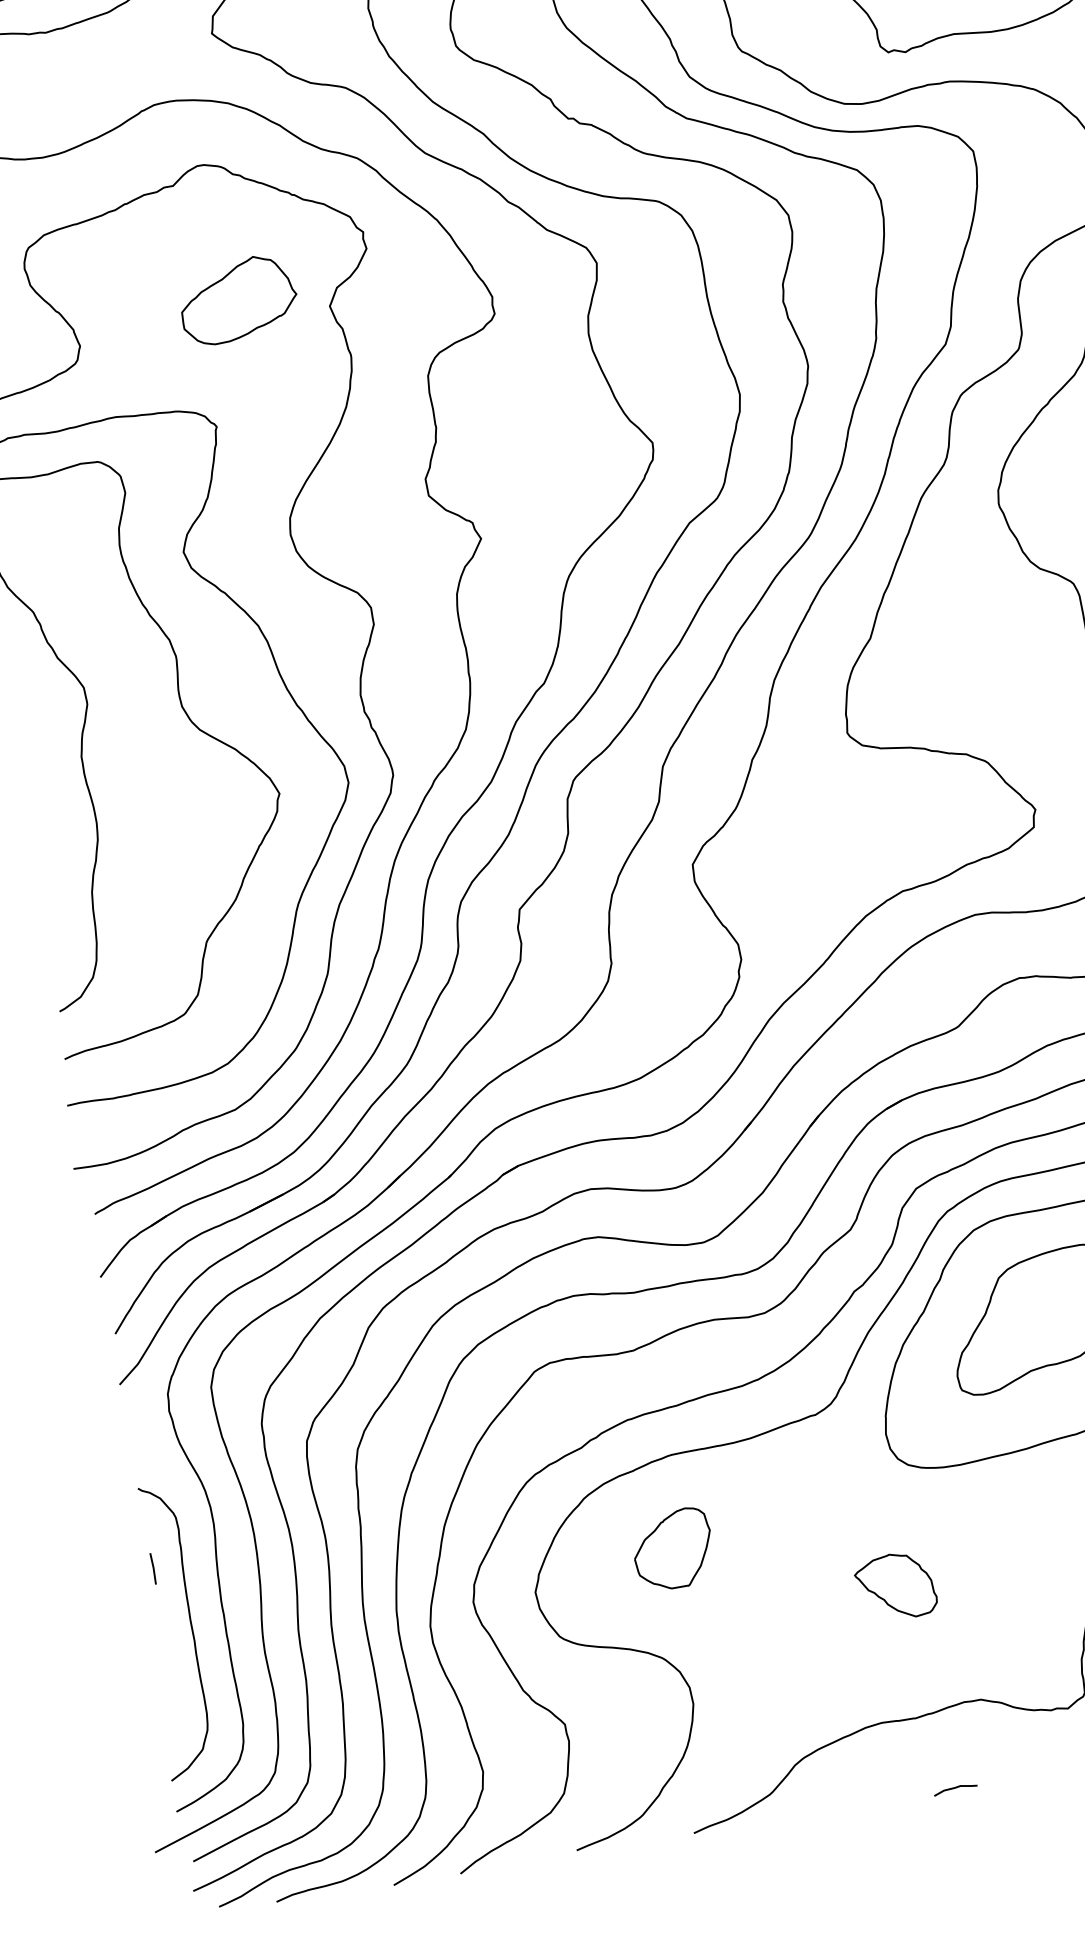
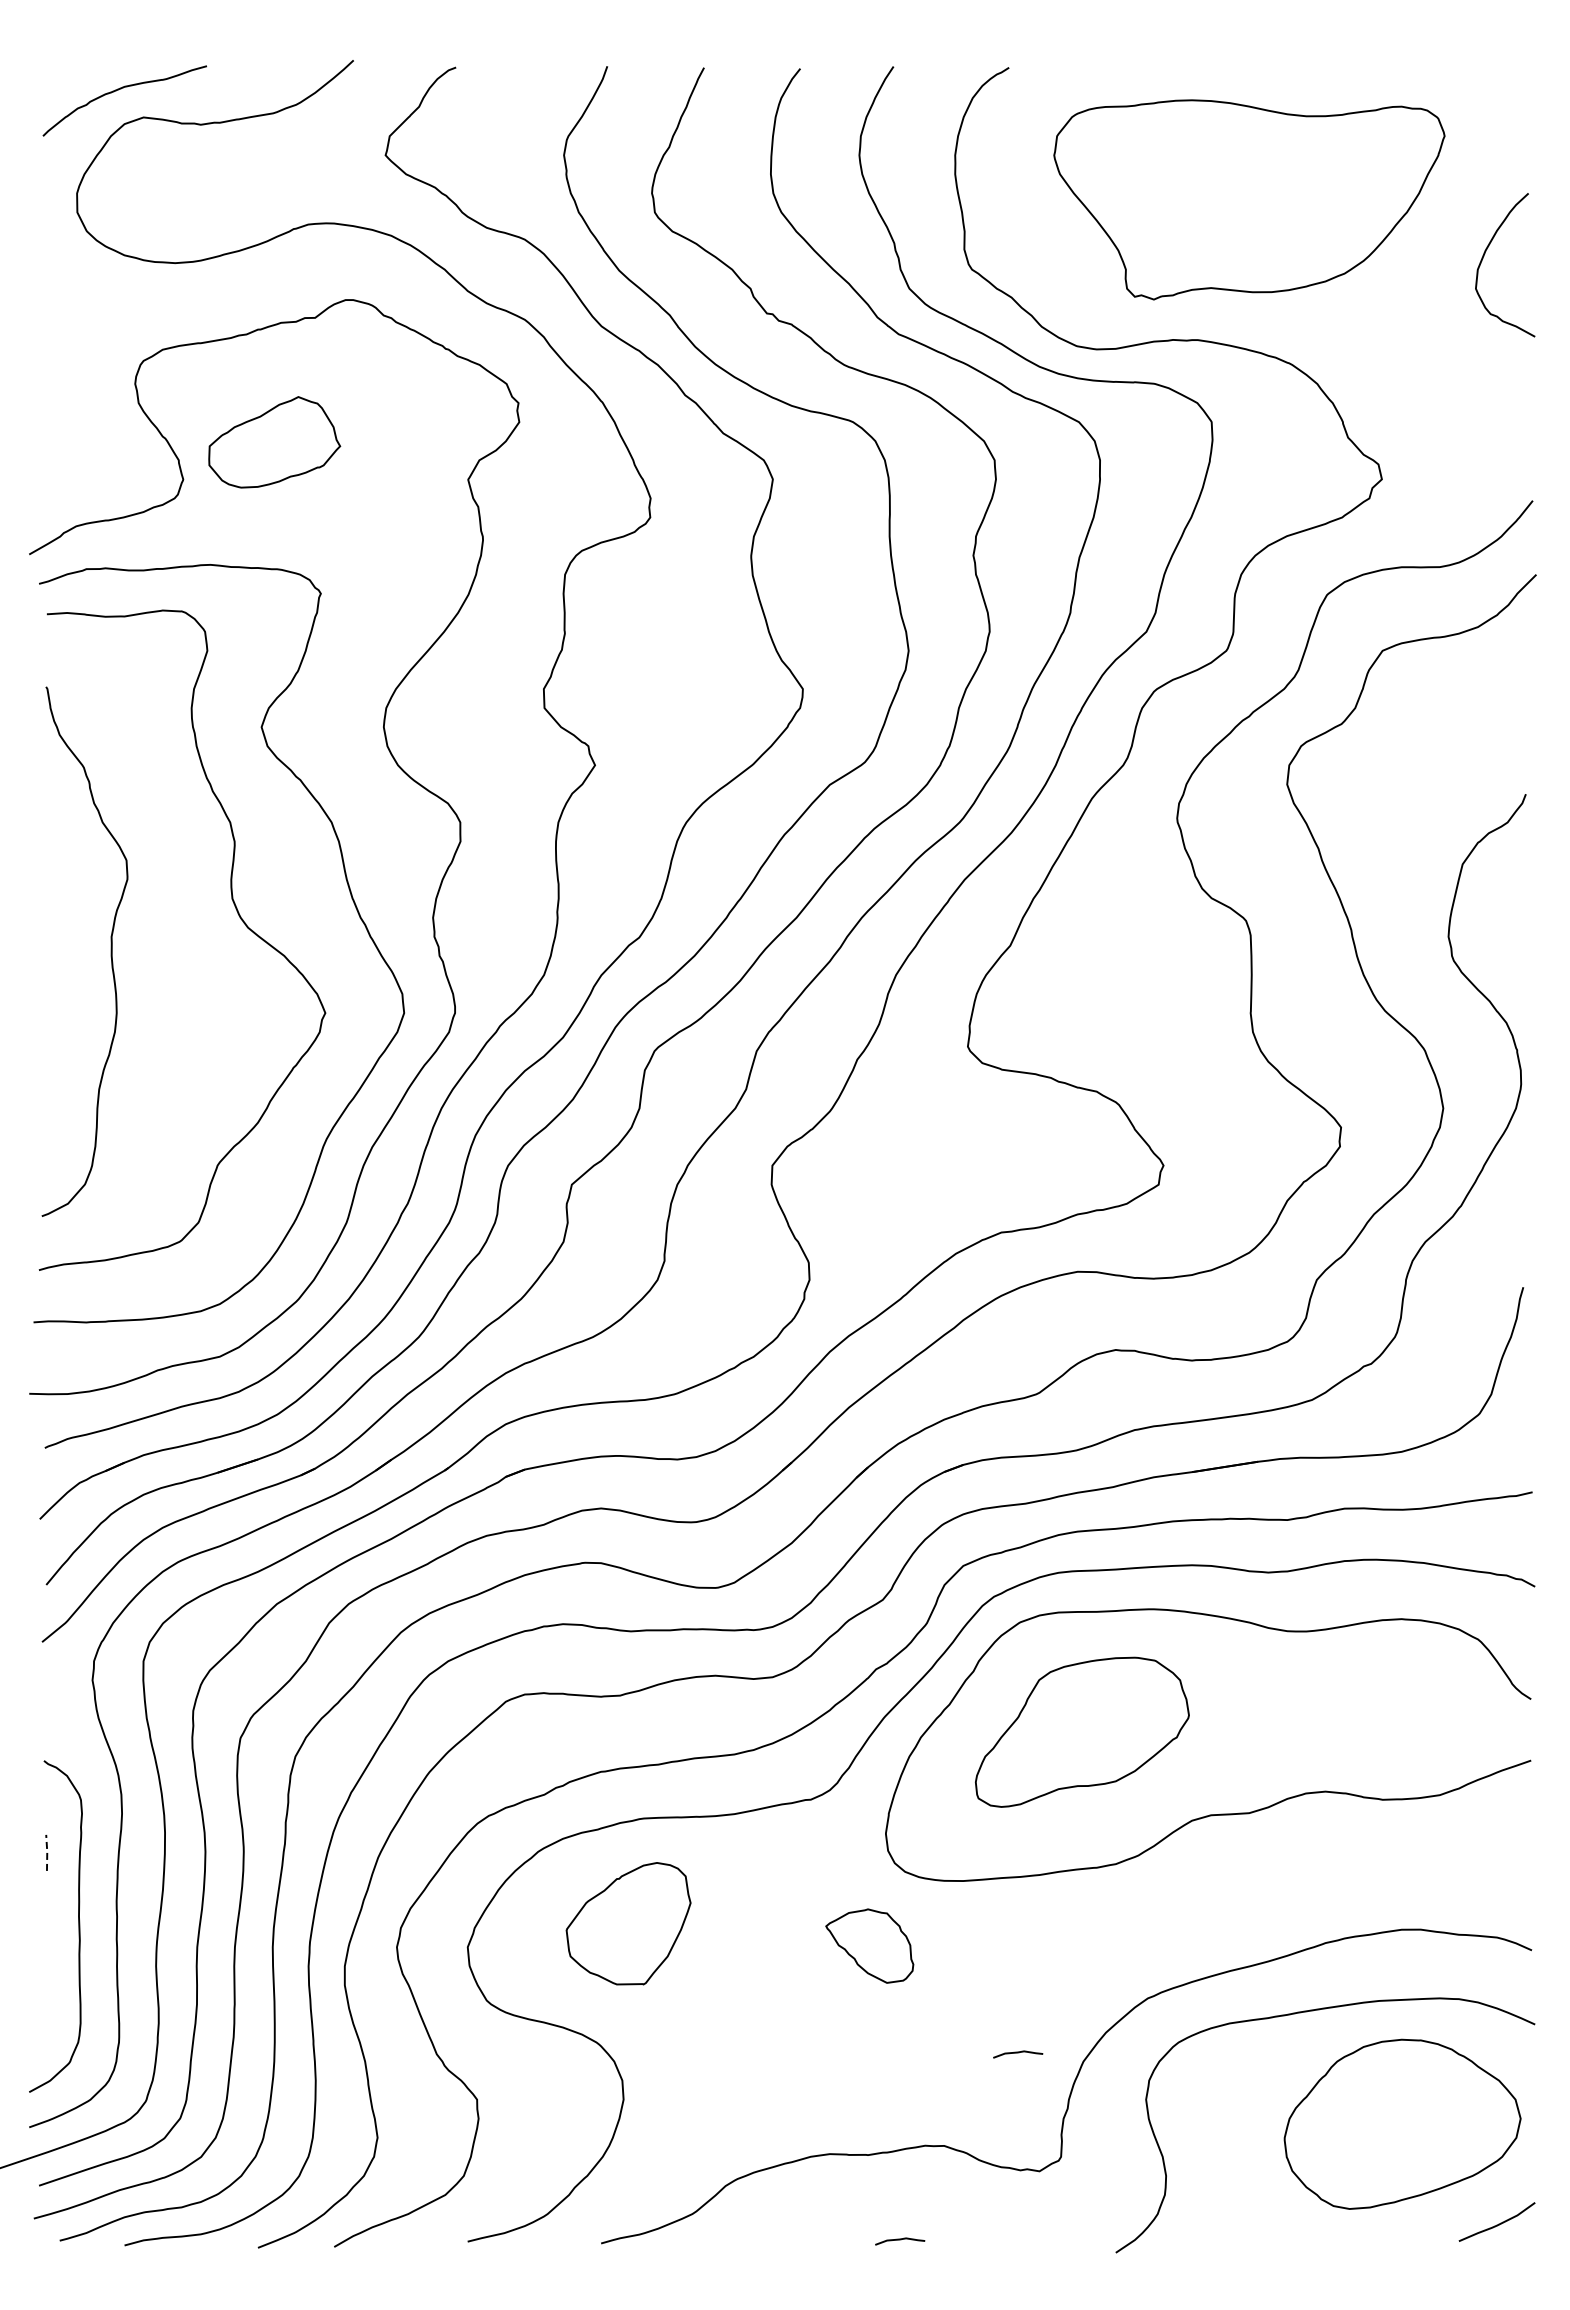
part: (238, 300) -> (274, 442), moved
part: (672, 1549) -> (628, 1923), size x1.4
line: (153, 1568) -> (47, 1852), solid -> dashed
part: (895, 1586) -> (869, 1945), moved
curve: (1032, 1608) -> (1018, 2053), added

